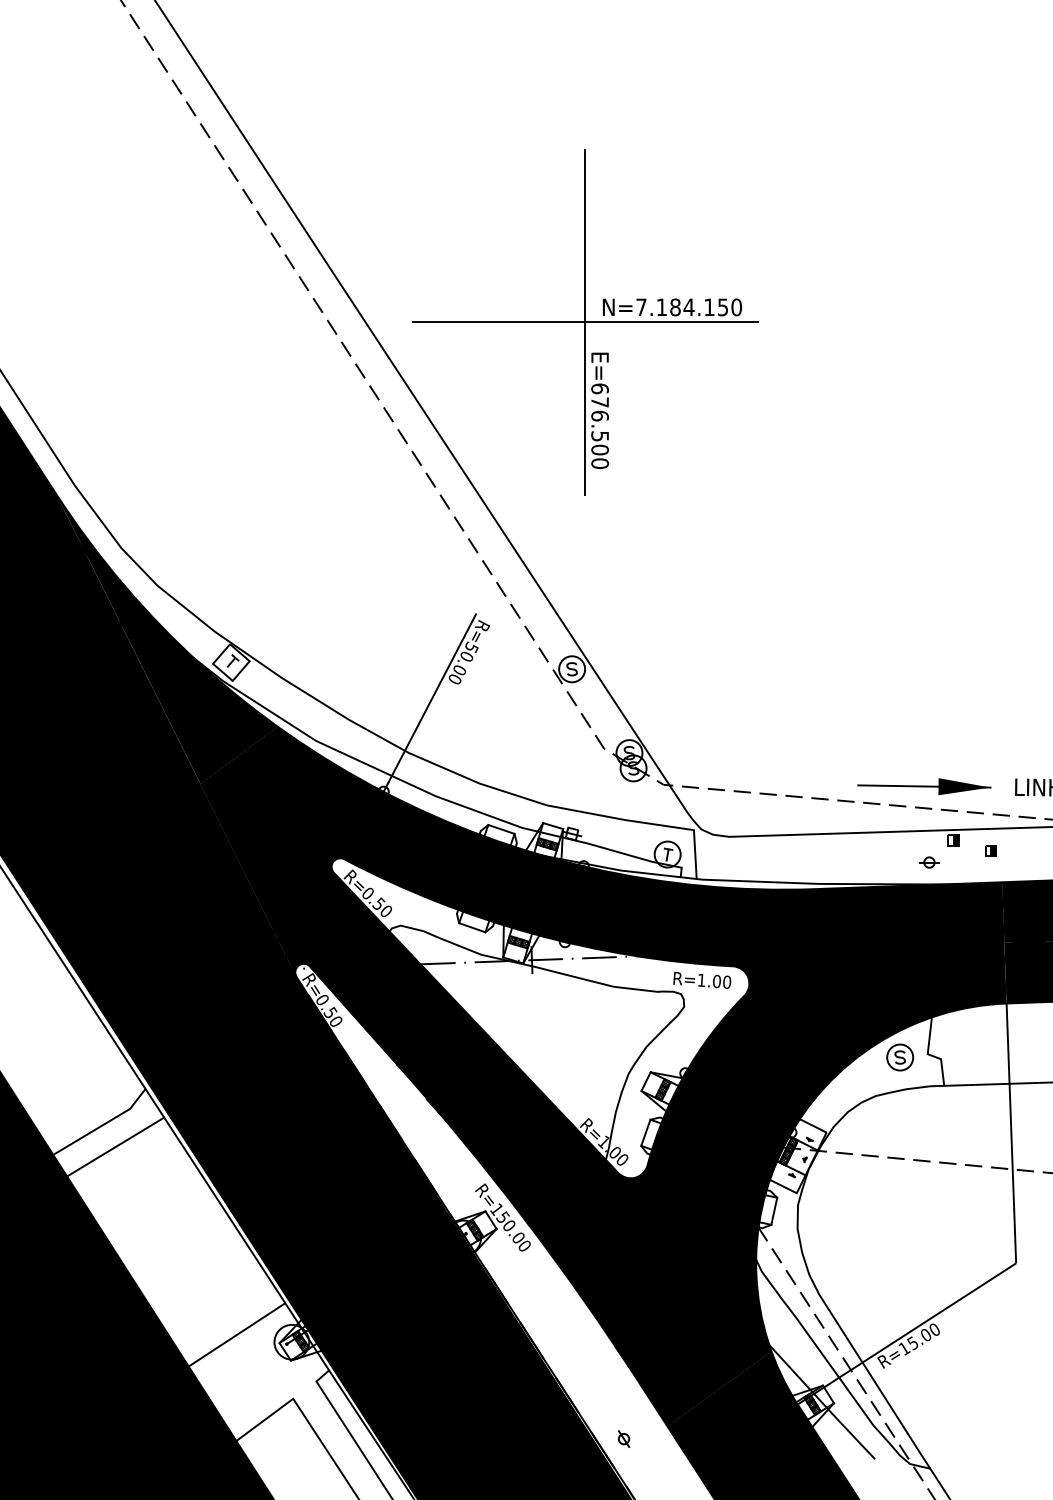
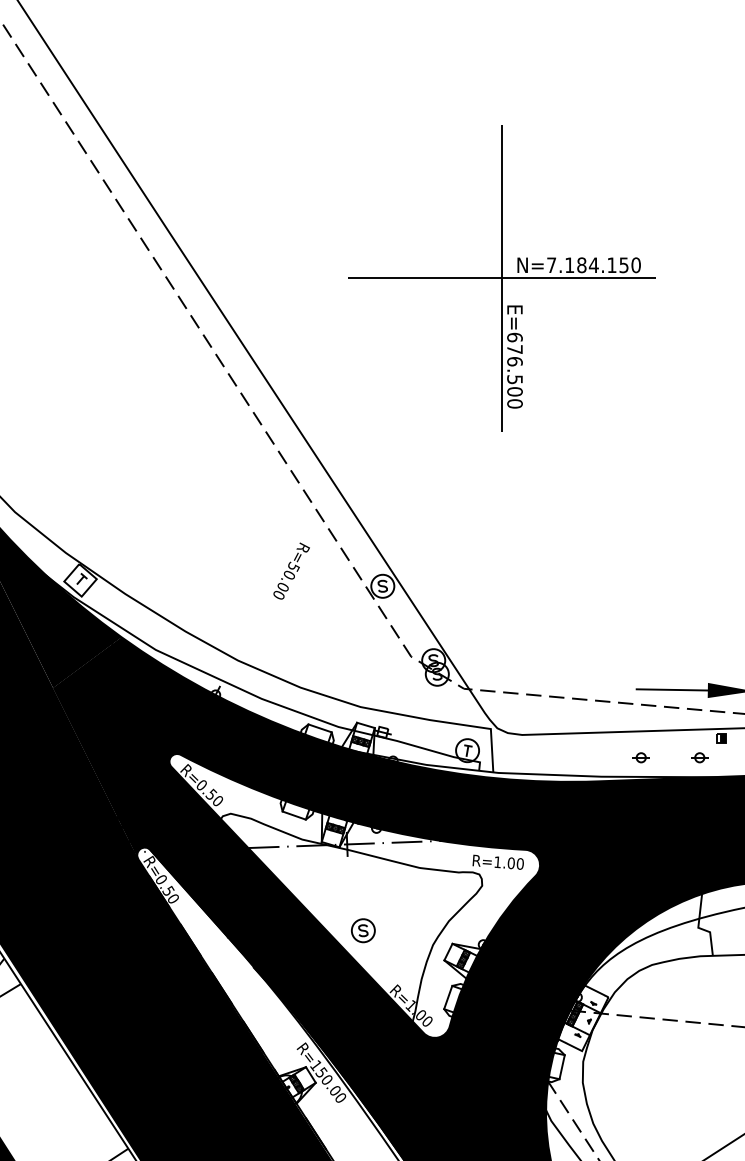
part: (585, 322) -> (502, 278), moved
line: (432, 698) -> (258, 612), removed
part: (863, 862) -> (641, 757), added
part: (900, 1057) -> (363, 930), moved

